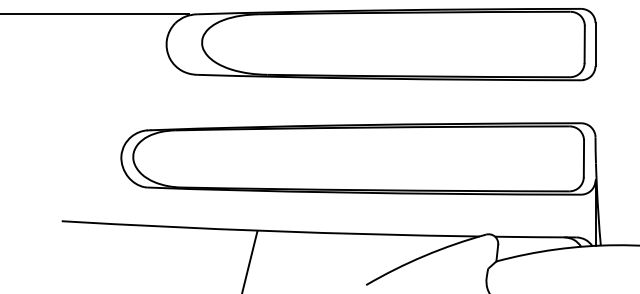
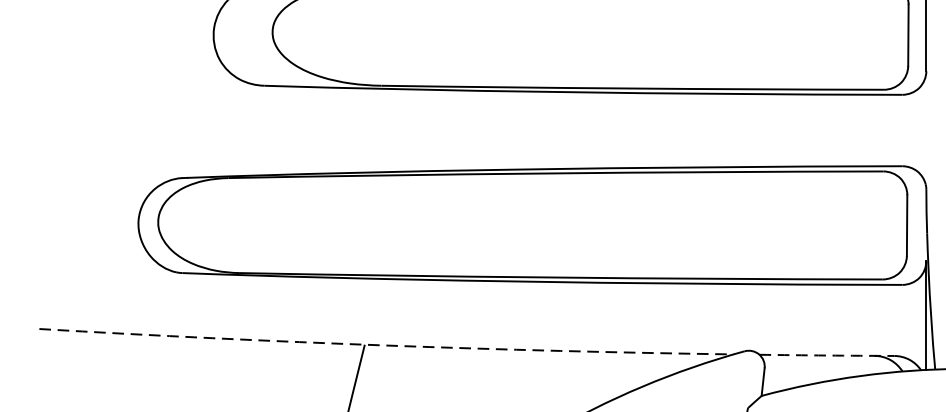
arc: (270, 231) -> (386, 346), solid -> dashed
arc: (535, 237) -> (826, 356), solid -> dashed

